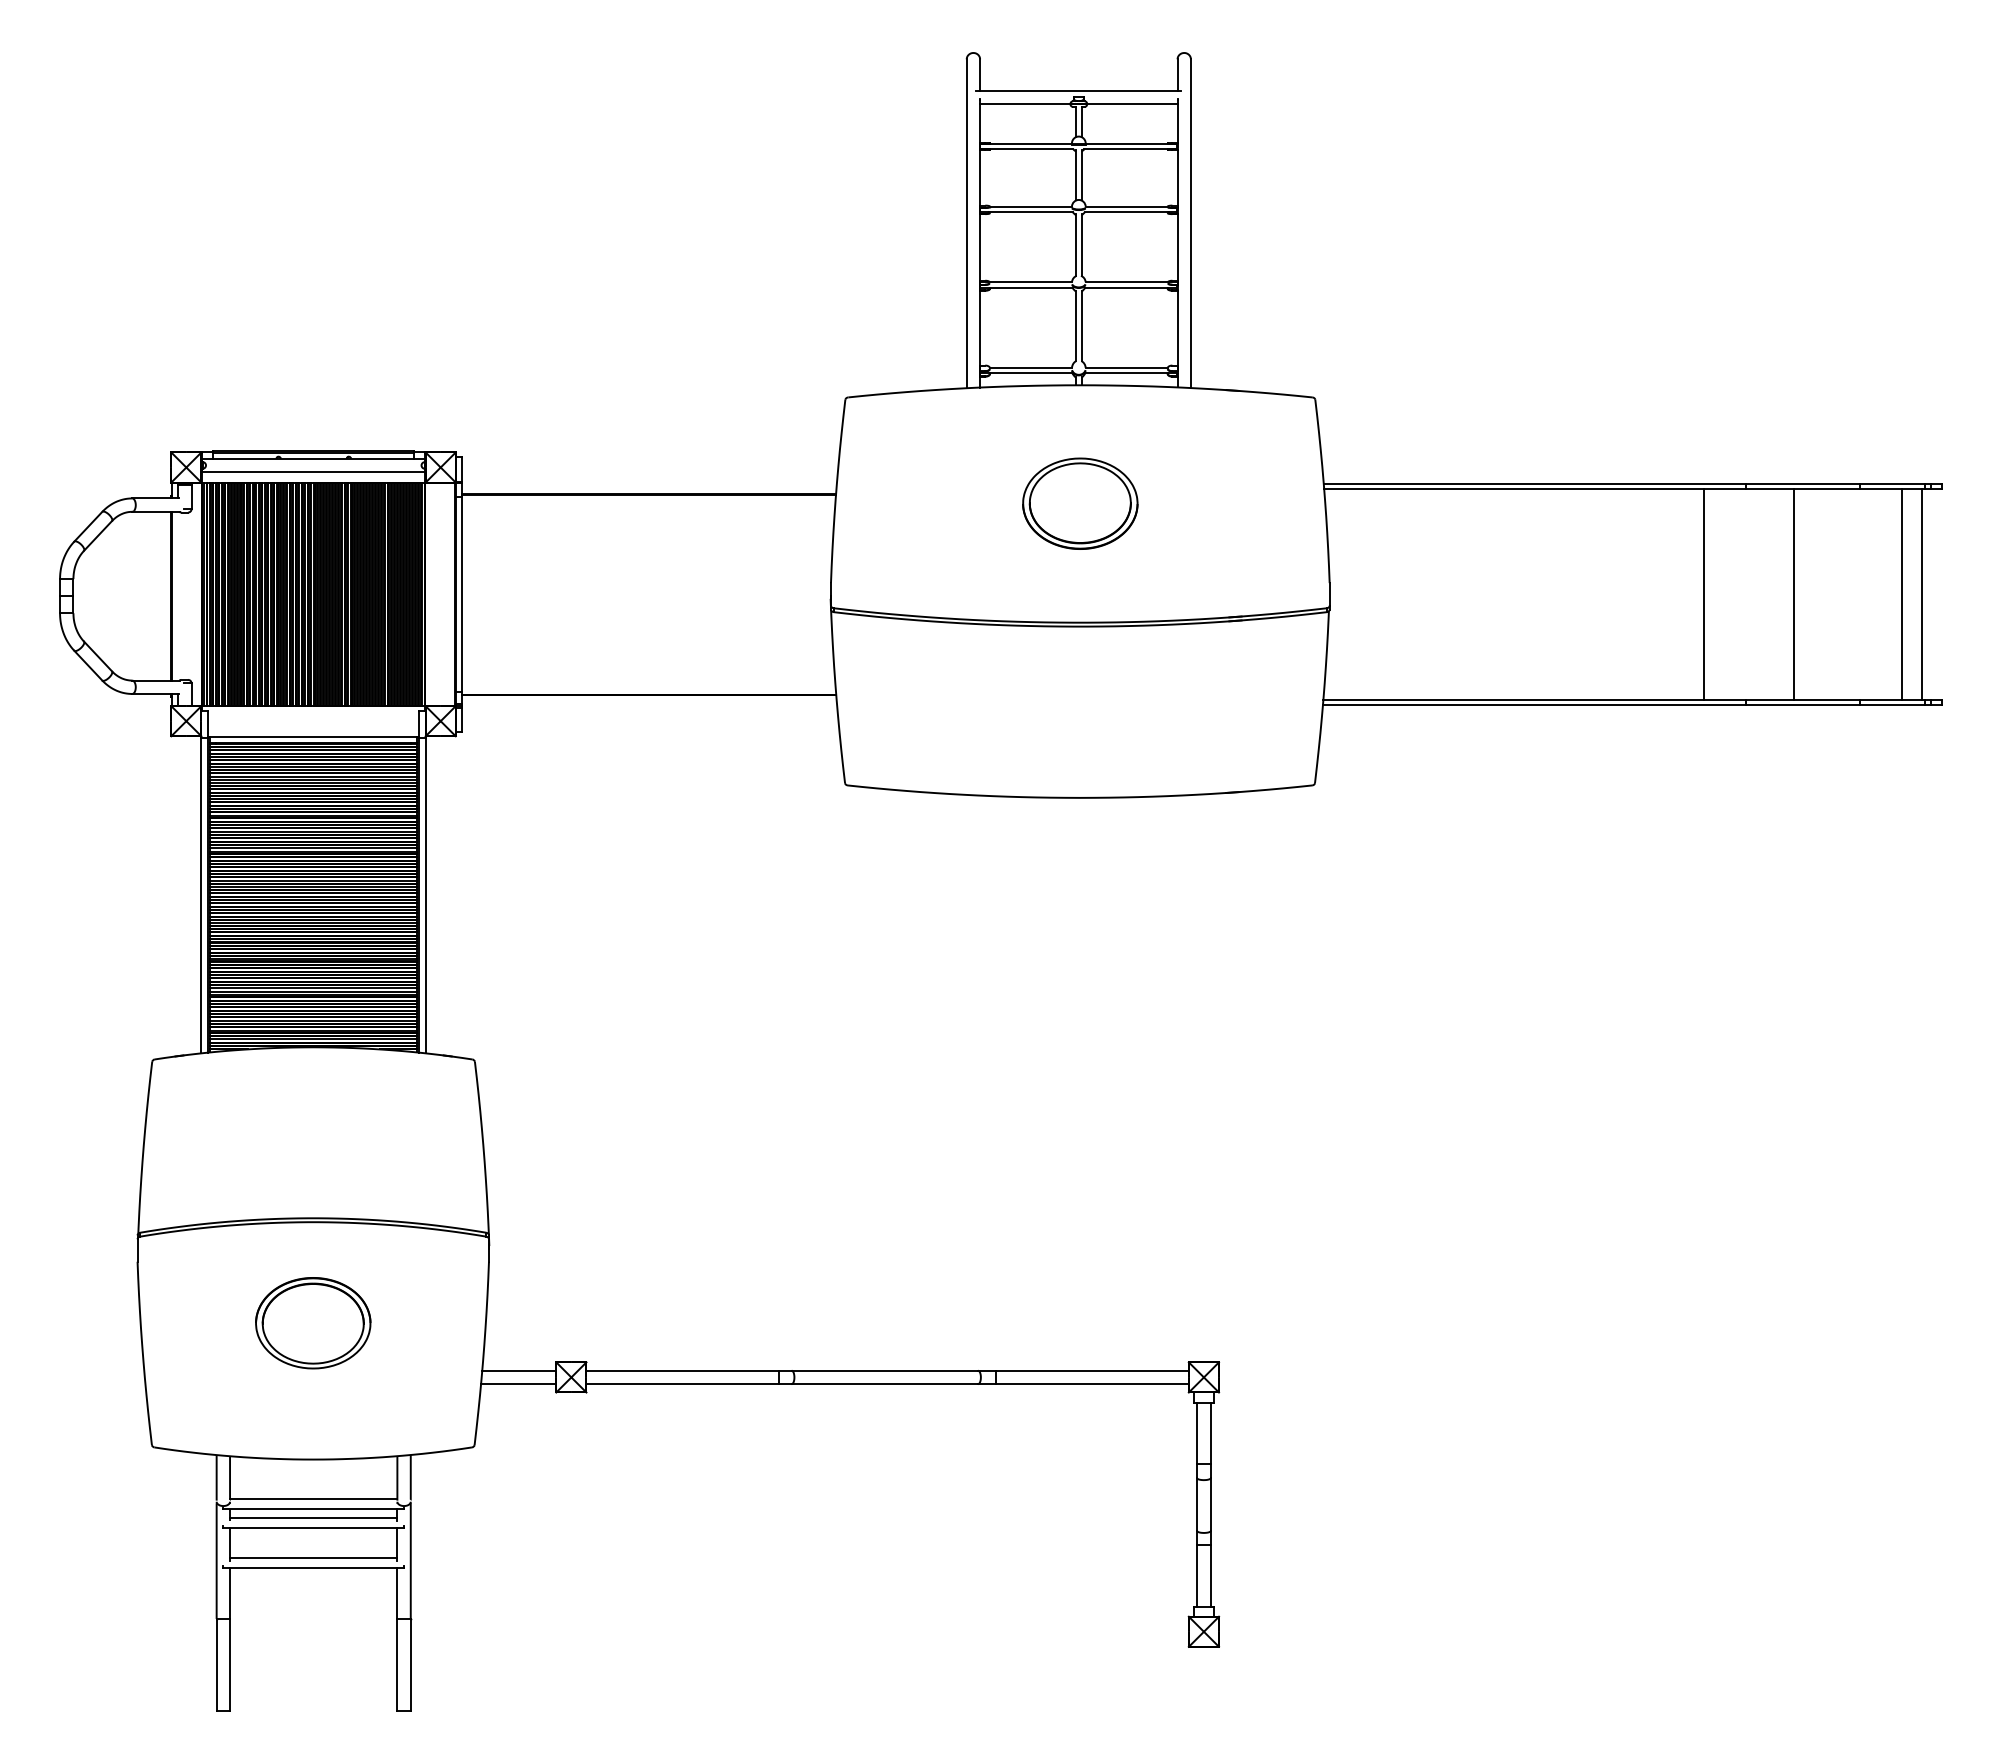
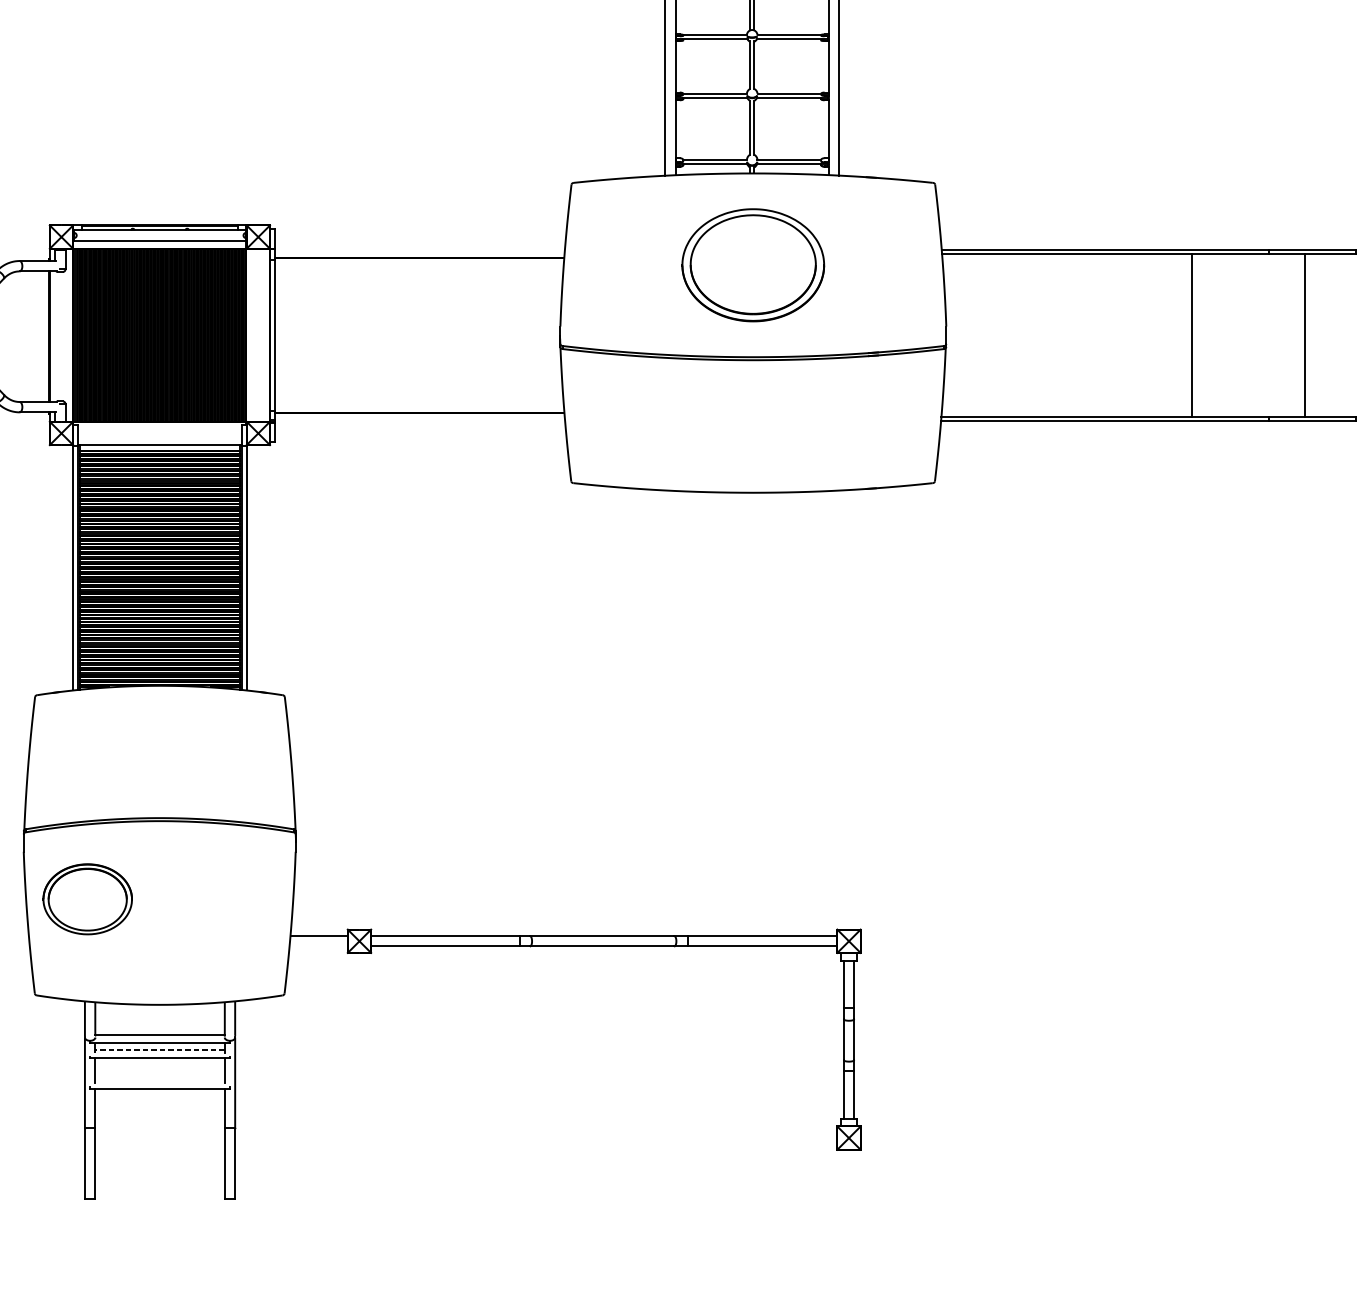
part: (1080, 503) -> (753, 264), size x1.6
line: (1704, 594) -> (1192, 335), moved
part: (313, 1323) -> (87, 899), moved
line: (518, 1384) -> (318, 946), removed
line: (313, 1517) -> (159, 1049), solid -> dashed
line: (313, 1558) -> (159, 1081), removed

